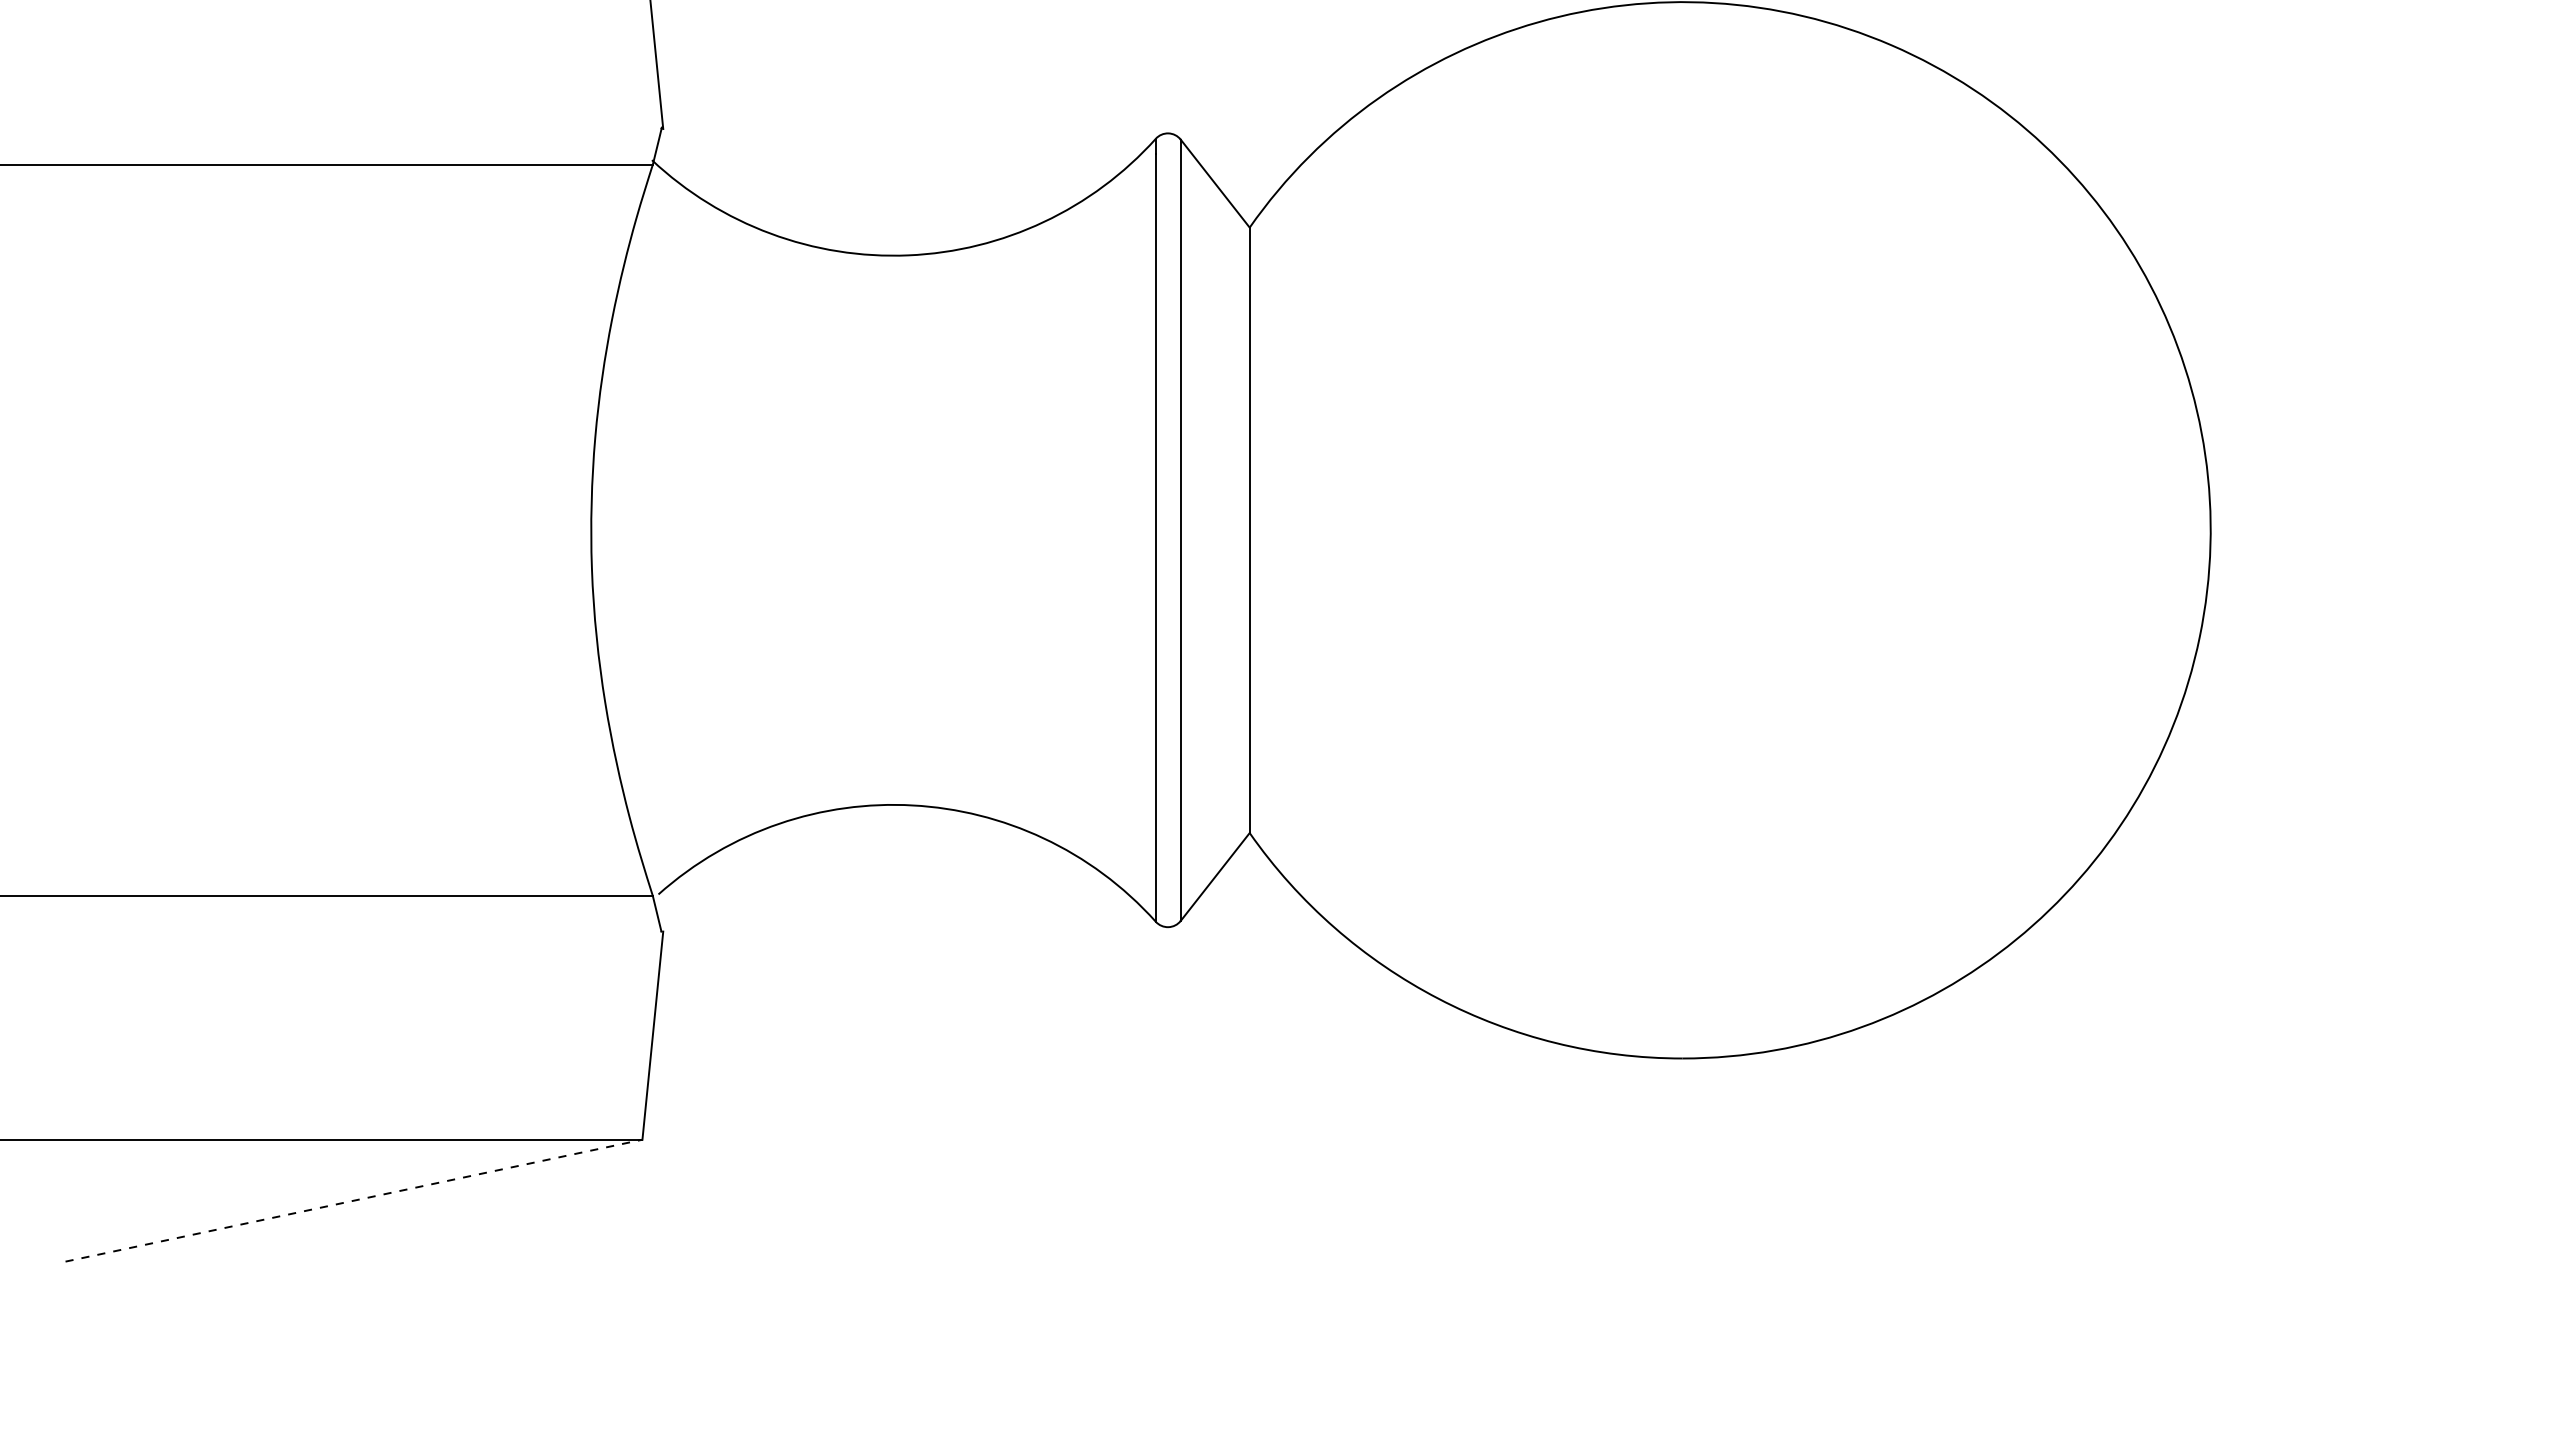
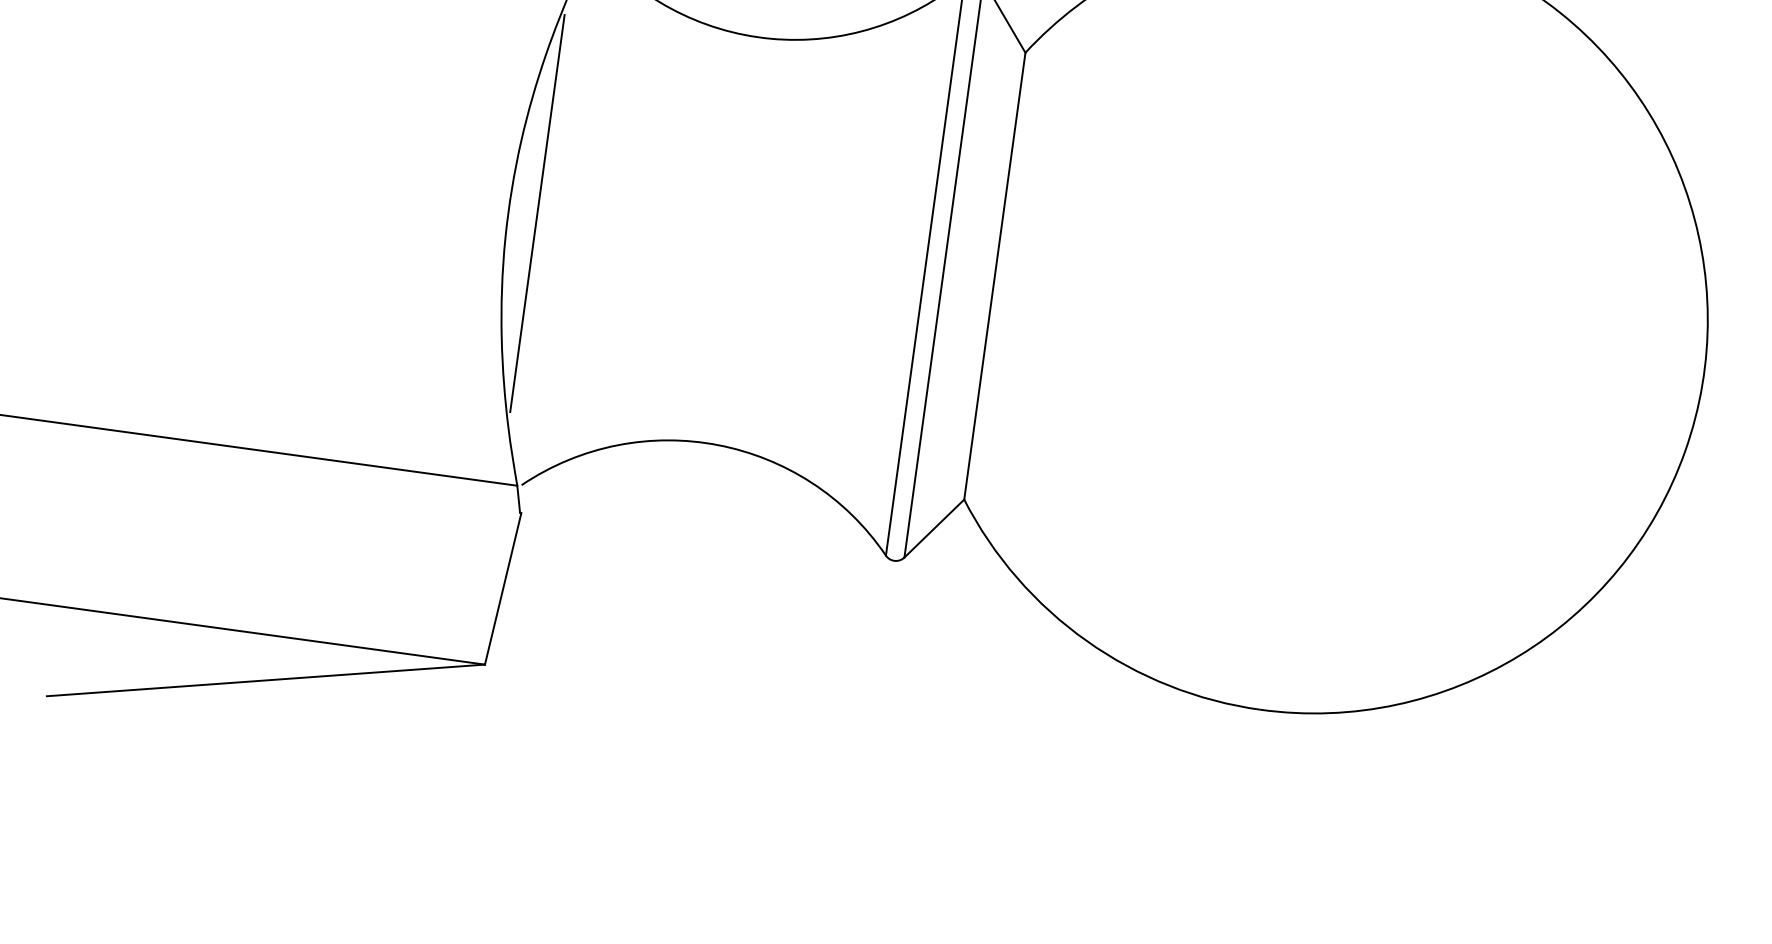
line: (630, 530) -> (537, 213), added
line: (354, 1200) -> (266, 680), dashed -> solid

